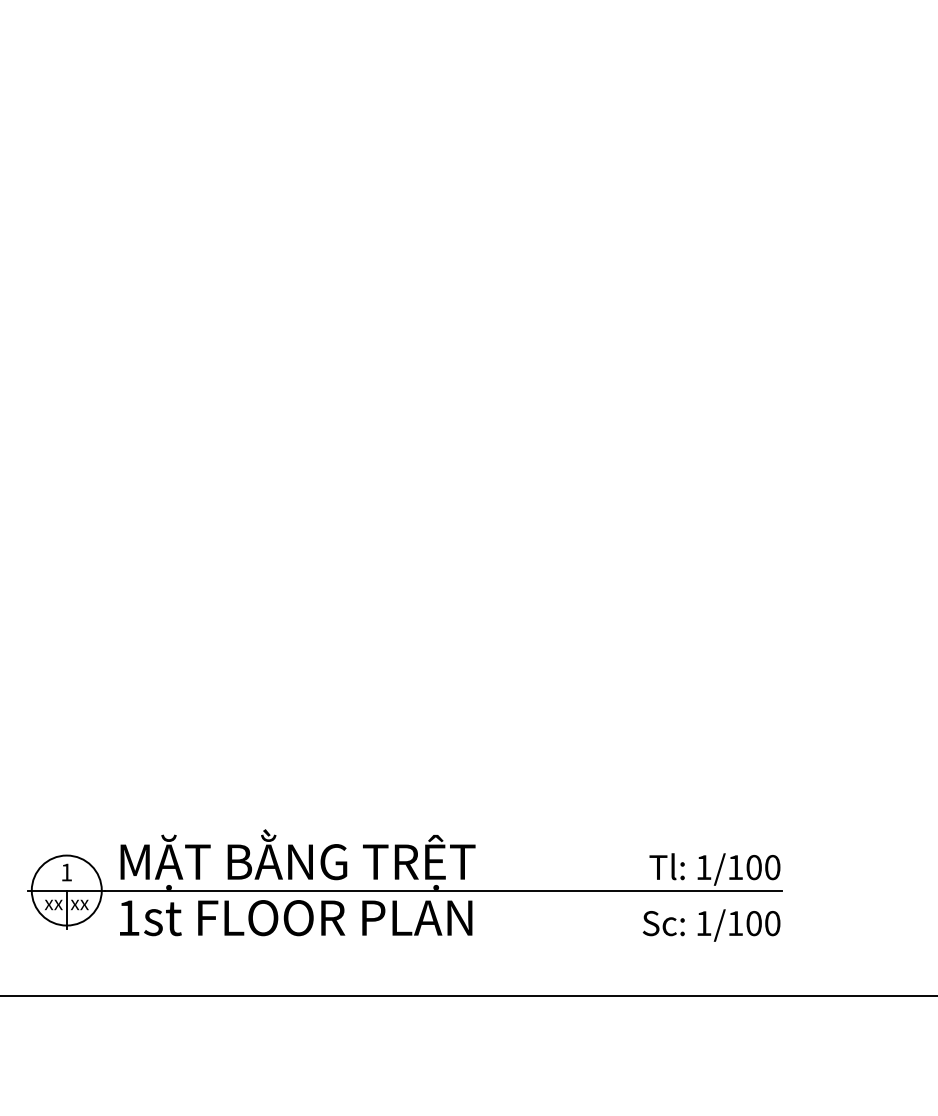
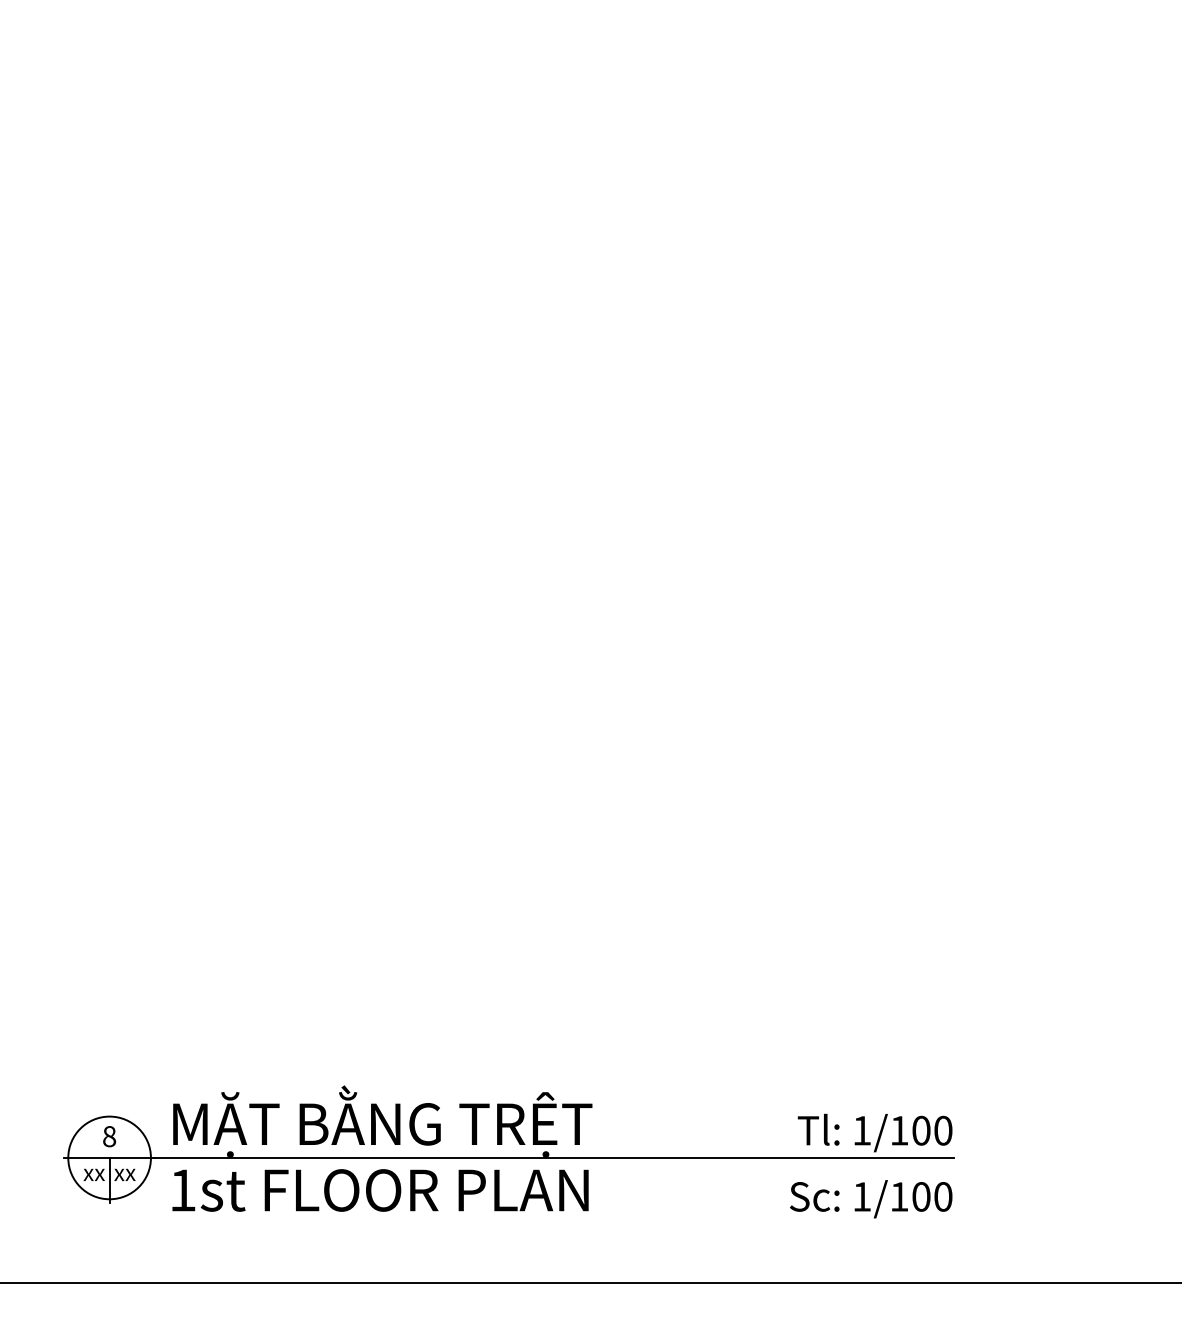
text: (66, 872) -> (109, 1136), 1 -> 8

